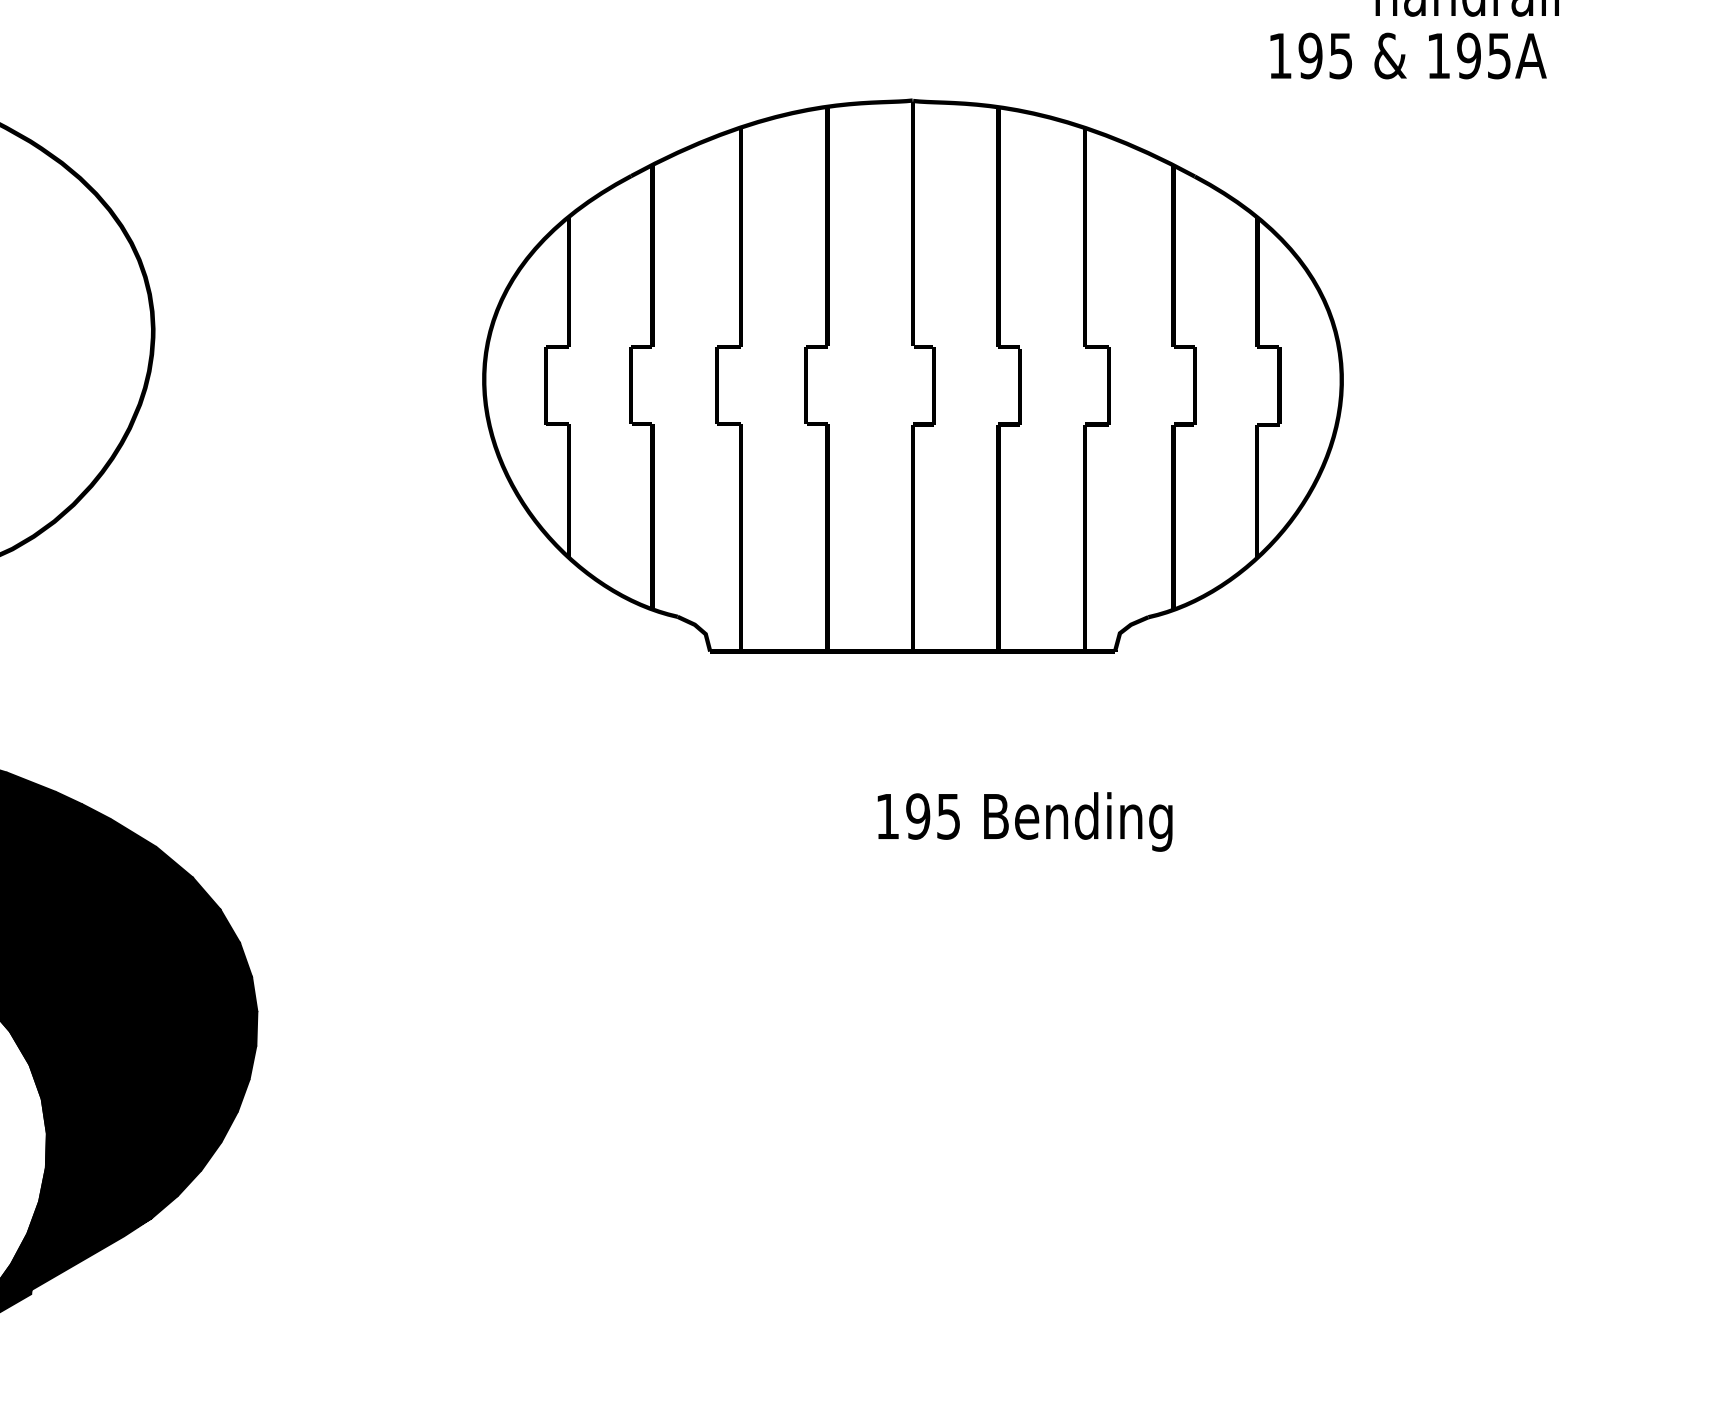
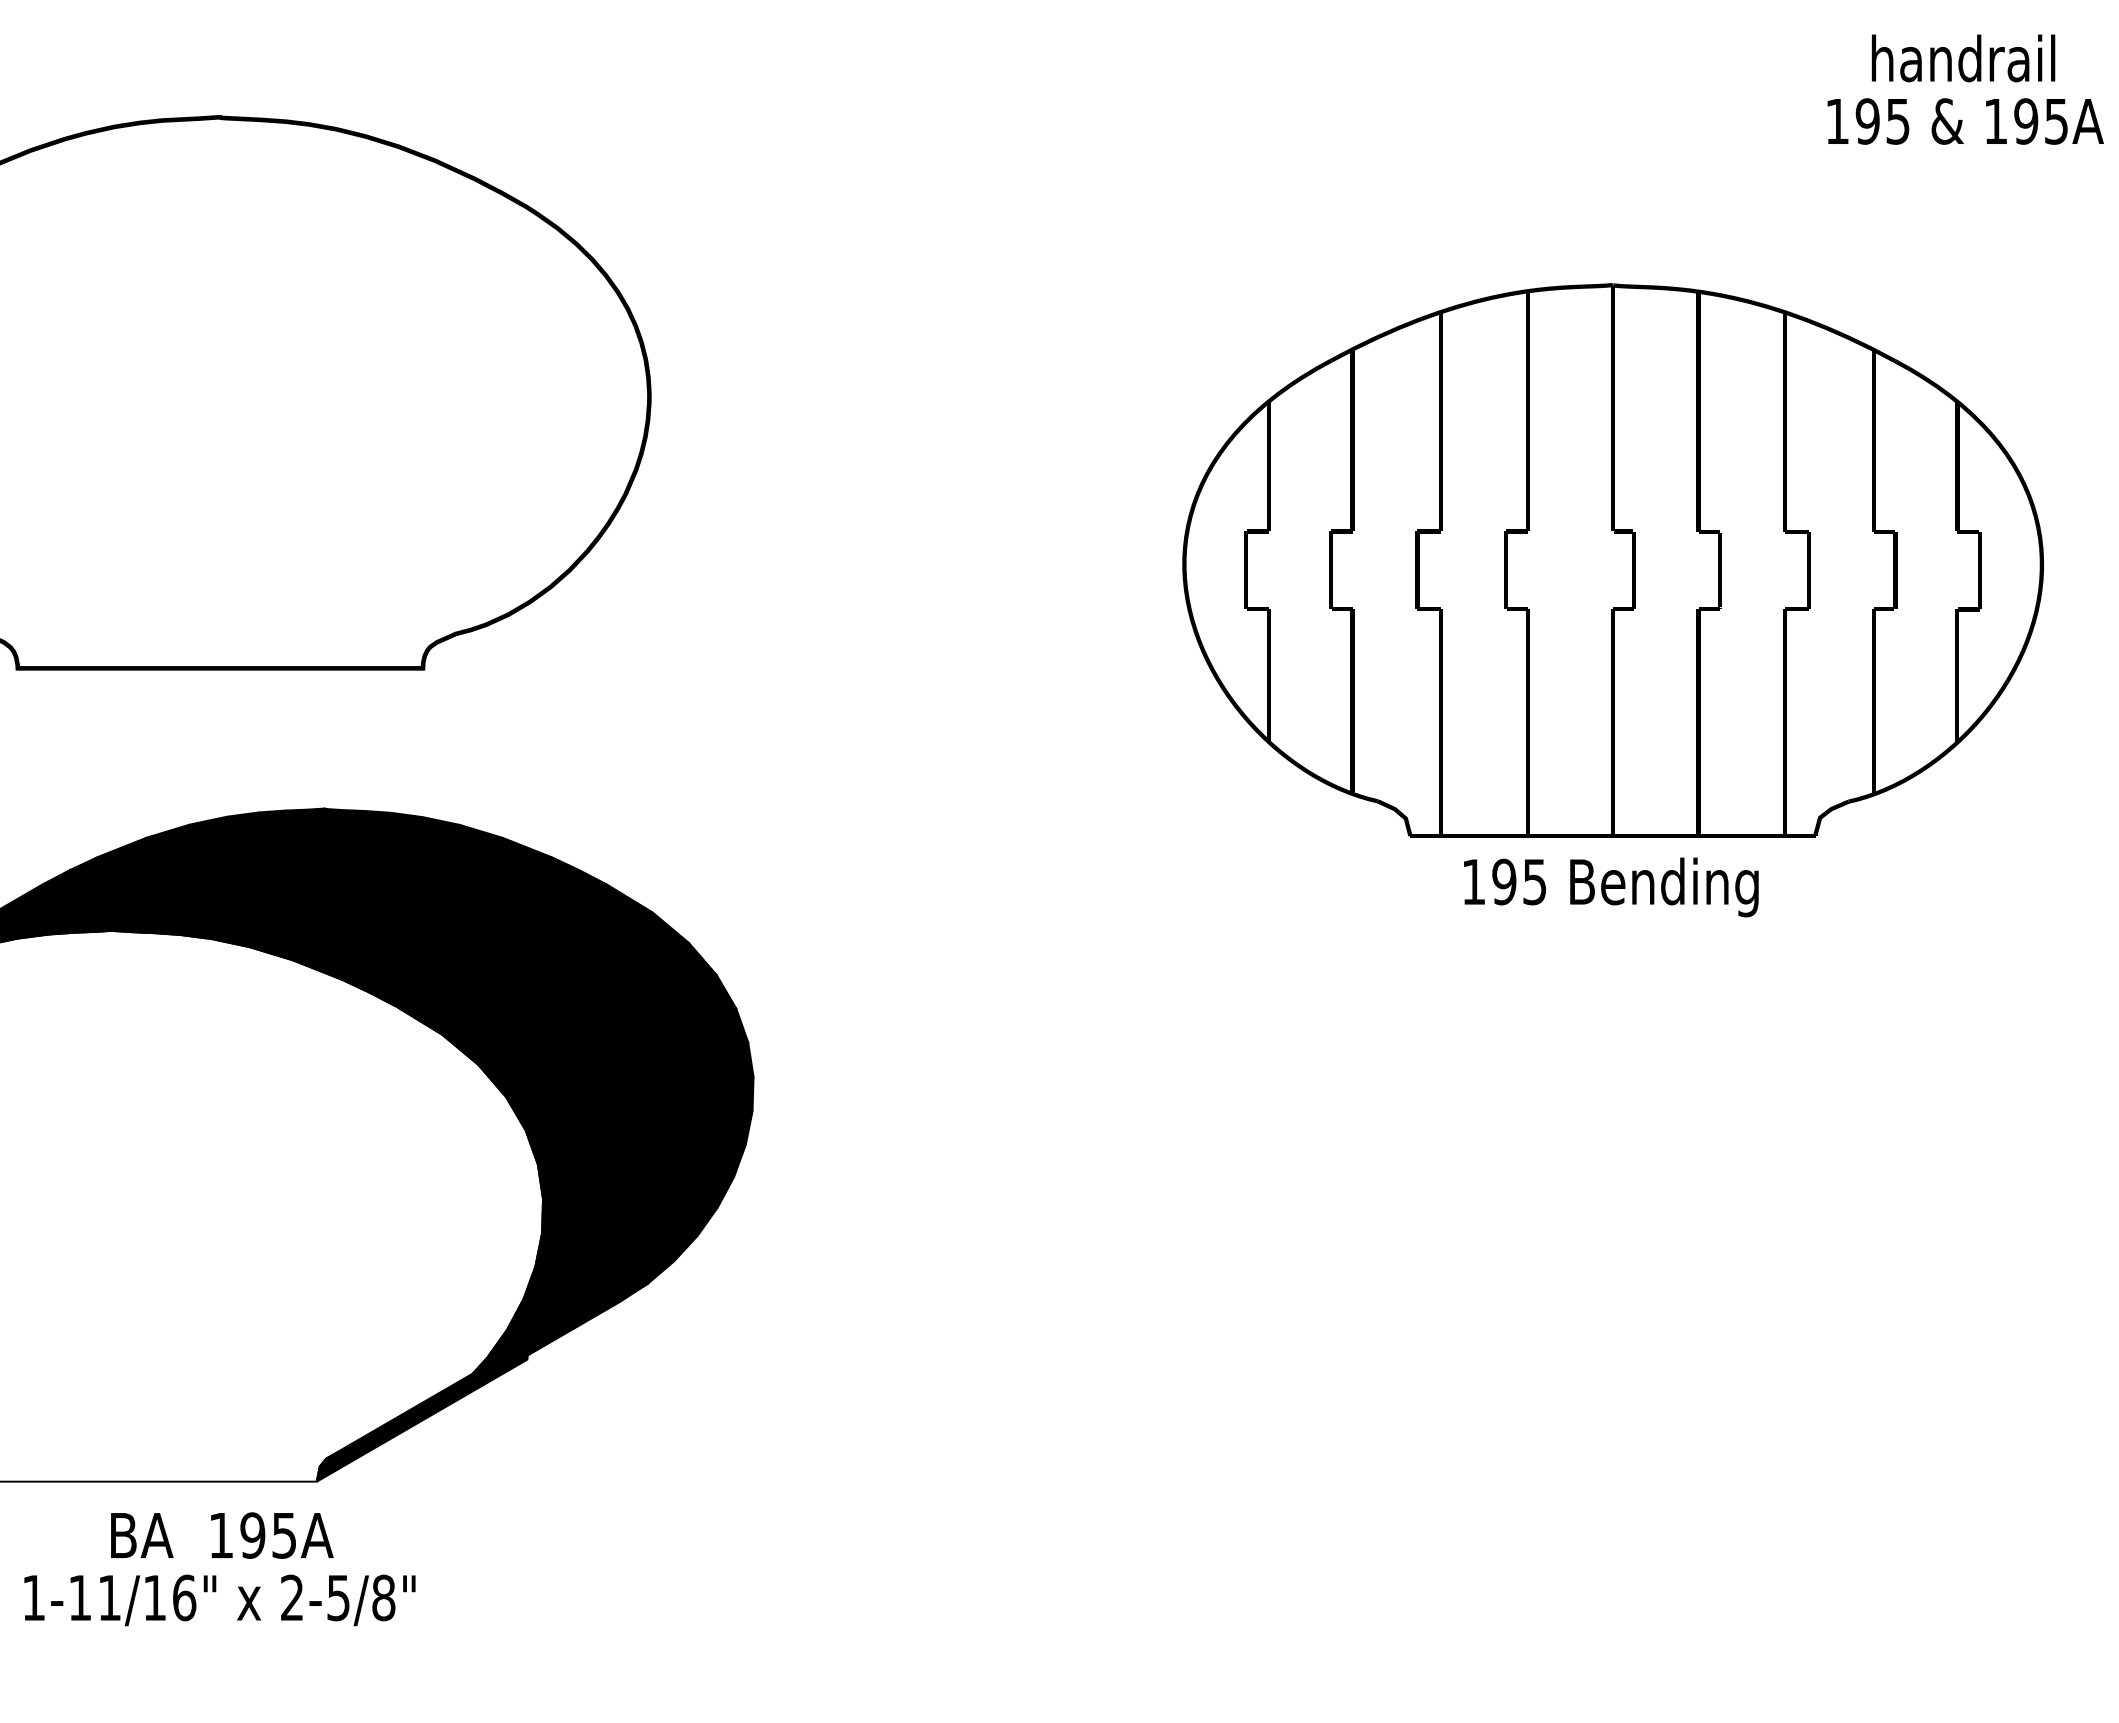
text: (1408, 56) -> (1965, 121), moved
part: (912, 376) -> (1612, 560), moved
text: (1025, 822) -> (1611, 887), moved

